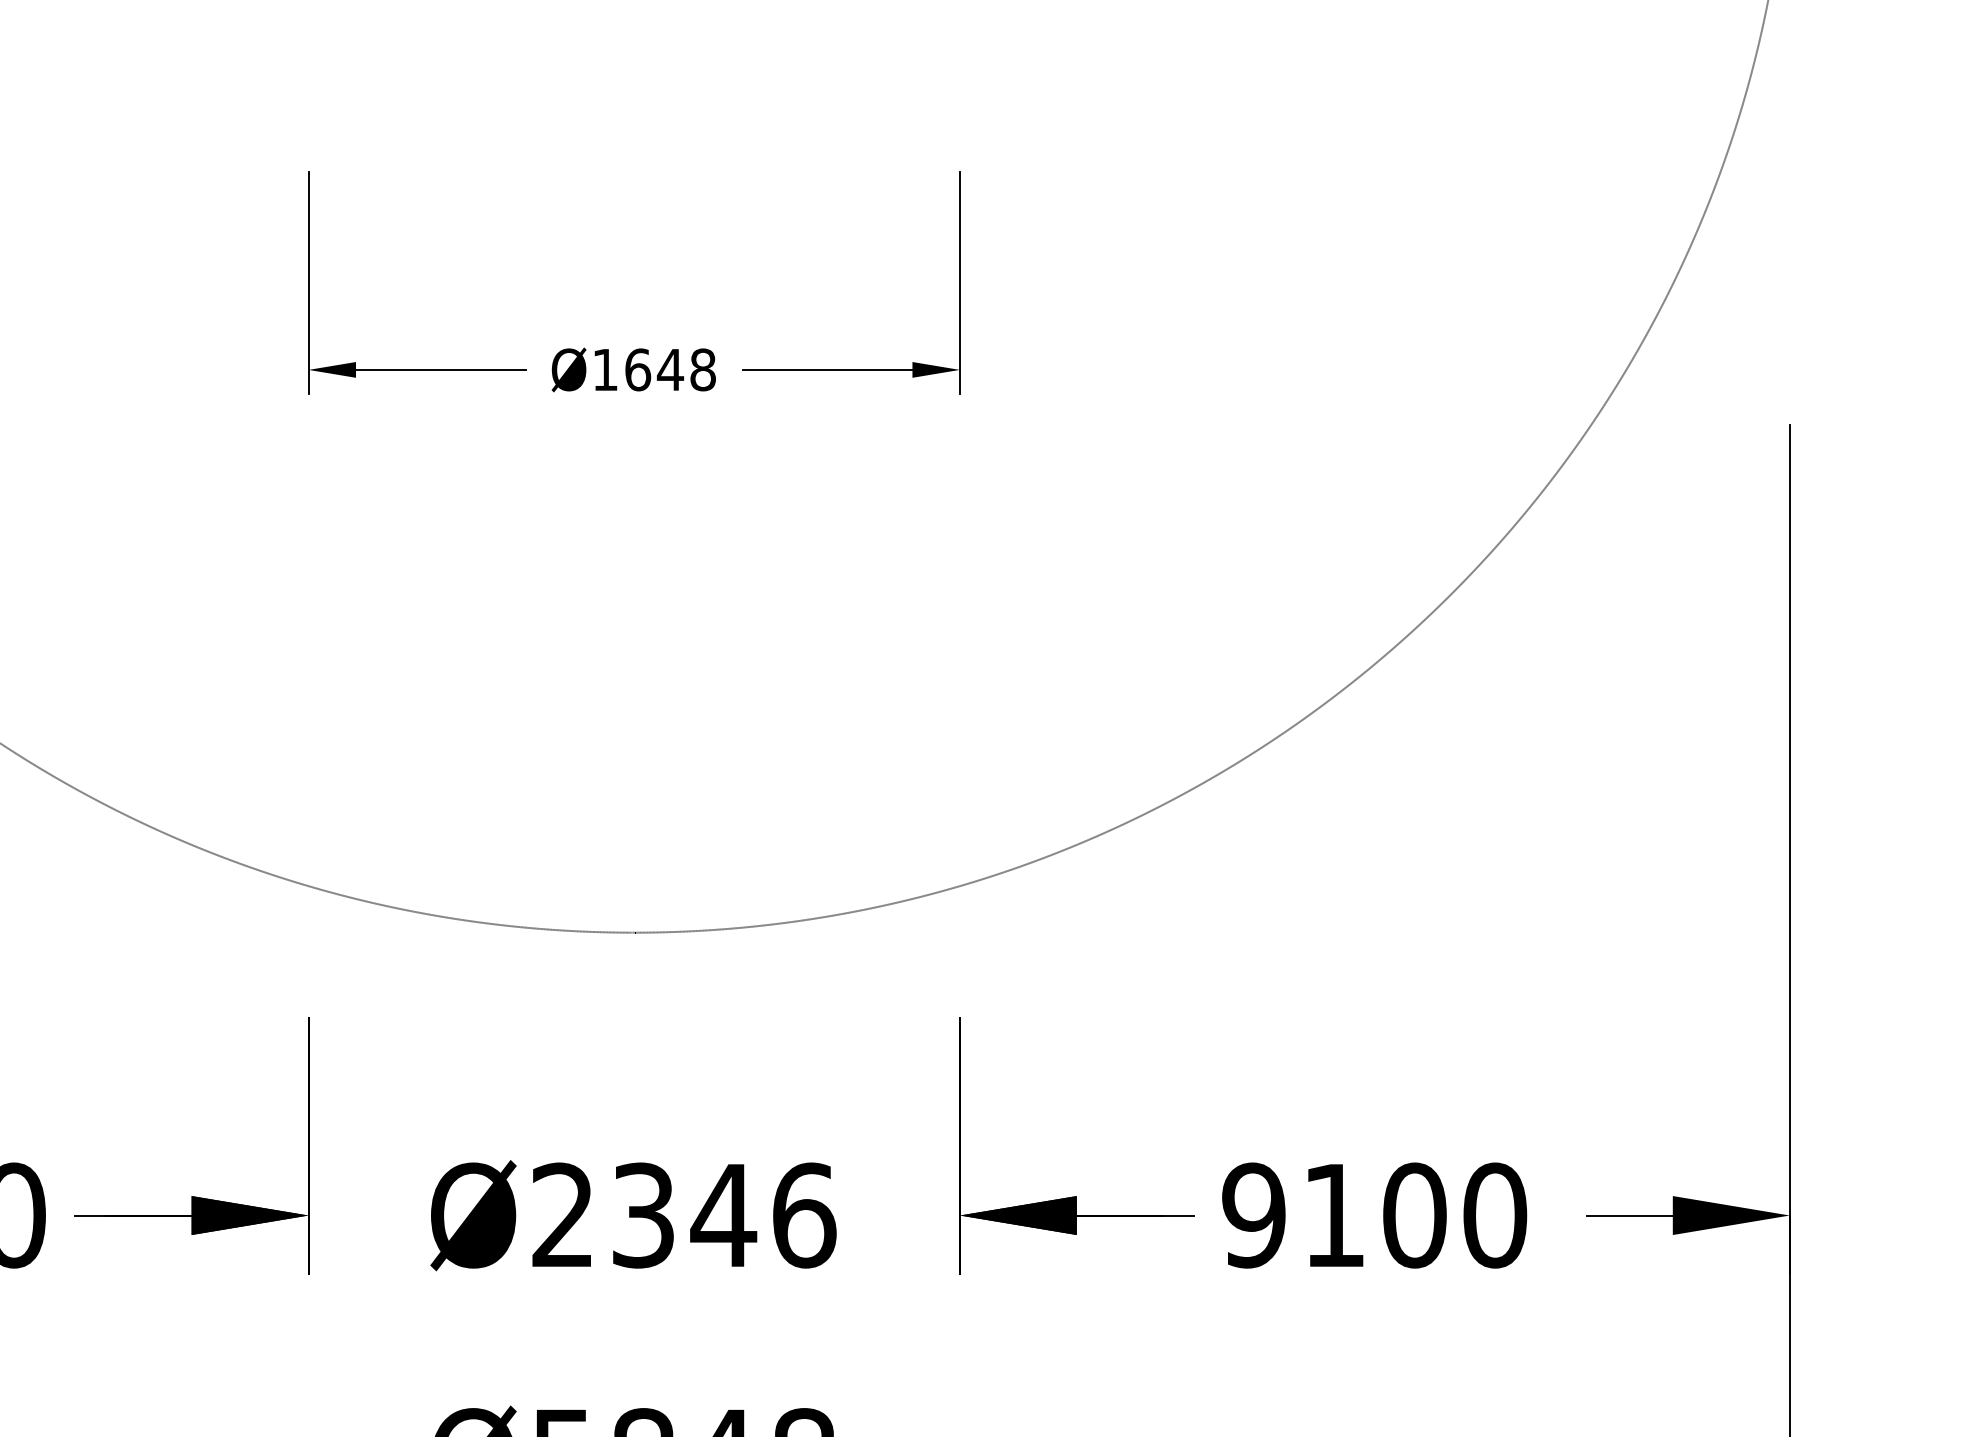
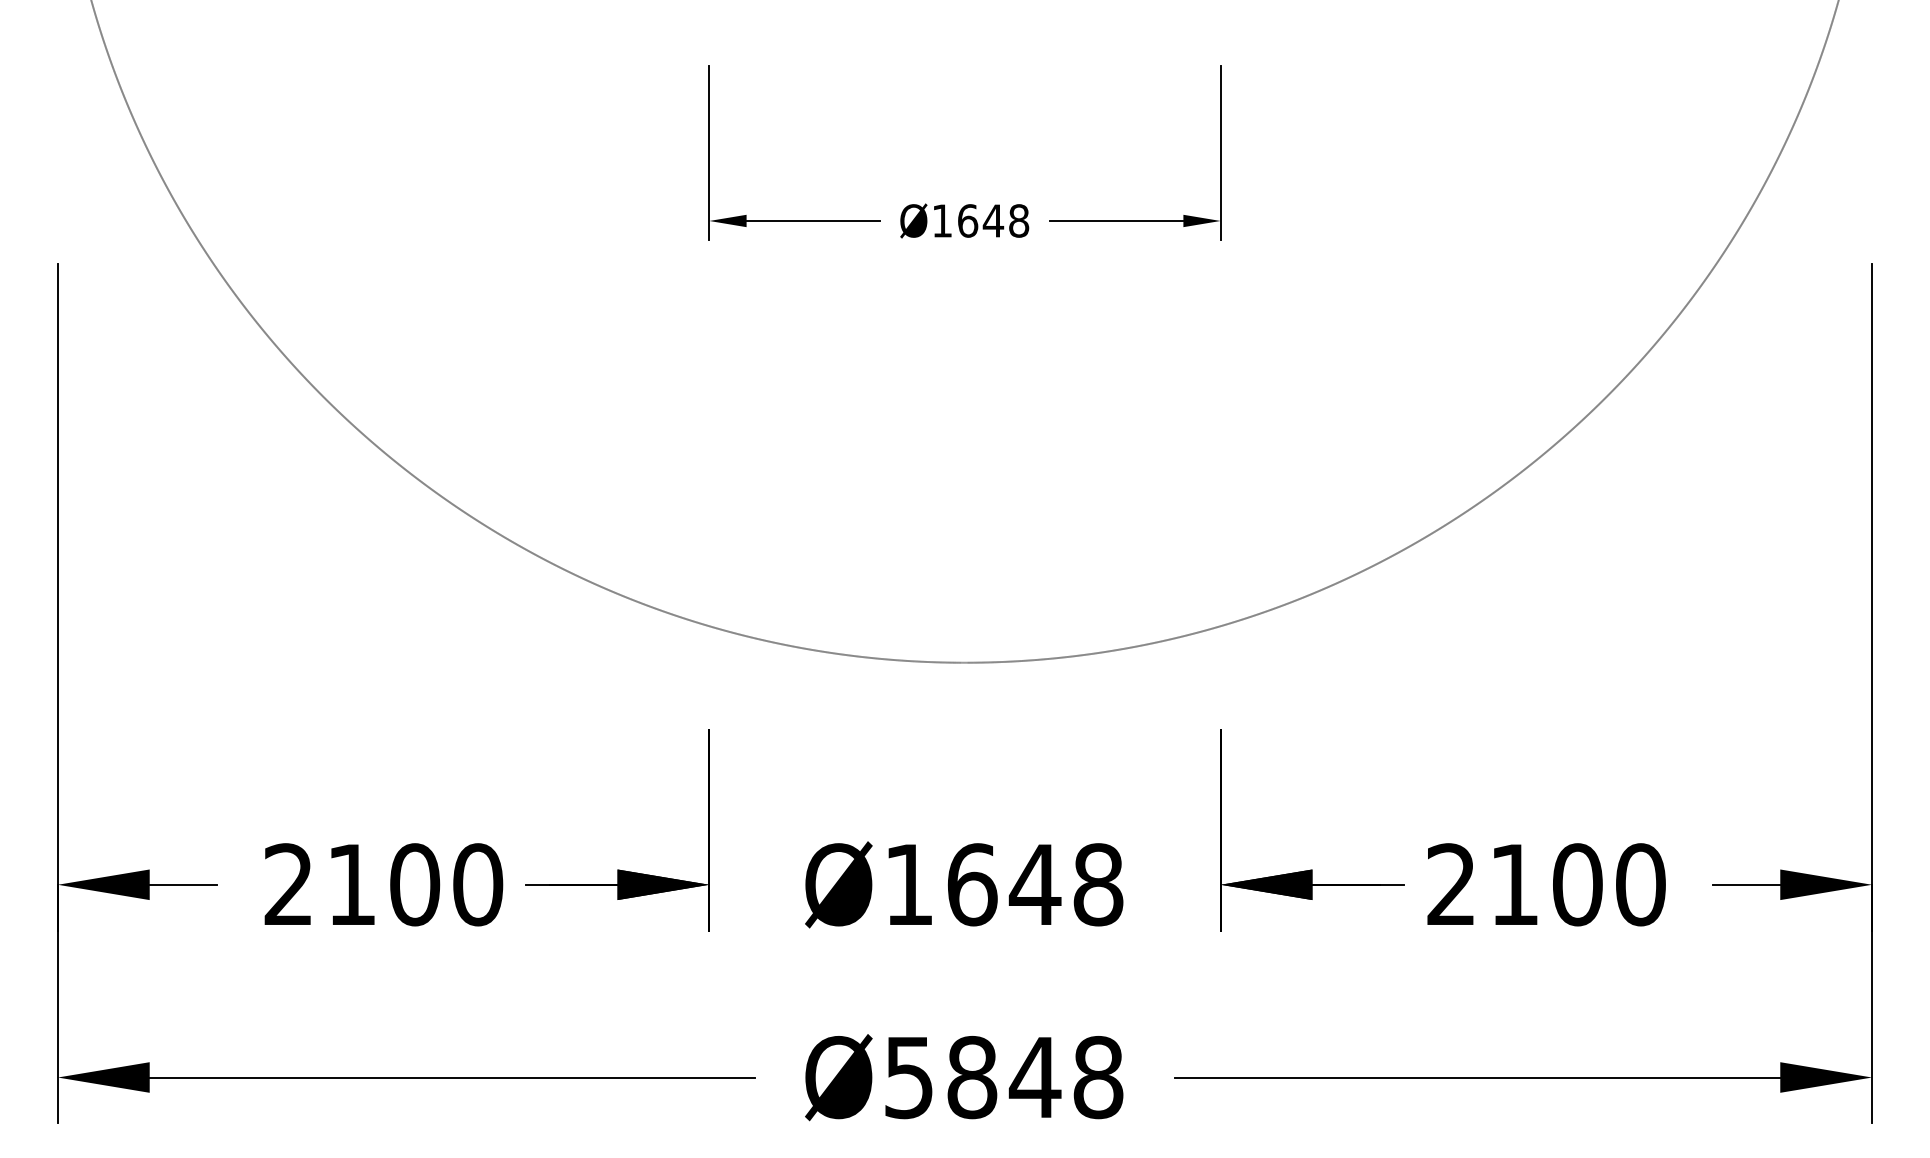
text: (684, 1215) -> (1004, 884), Ø2346 -> Ø1648
text: (1253, 1215) -> (1451, 884), 9100 -> 2100

